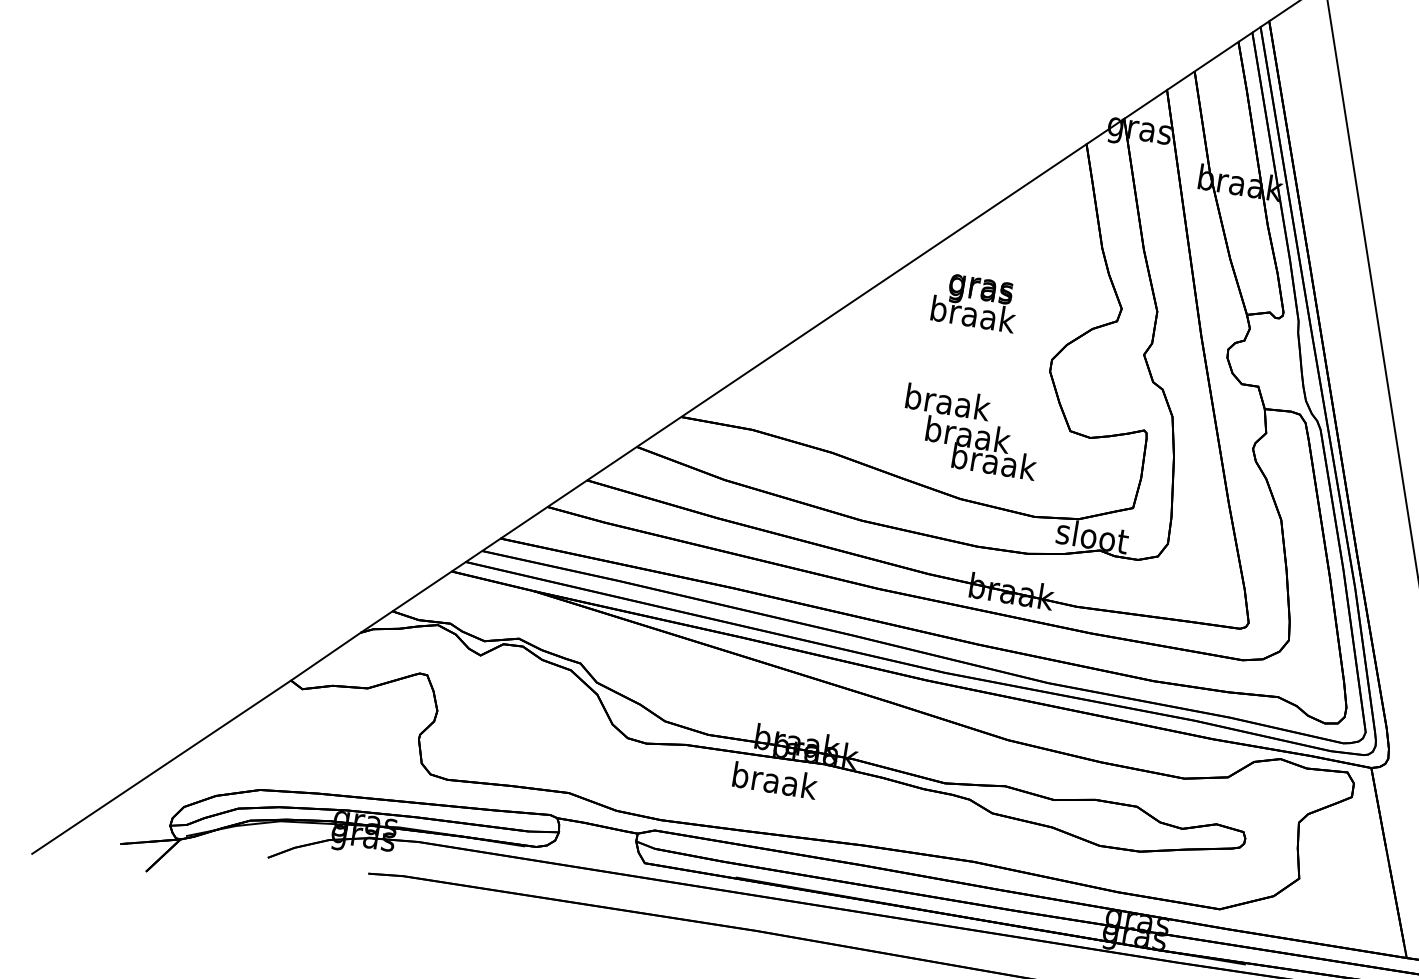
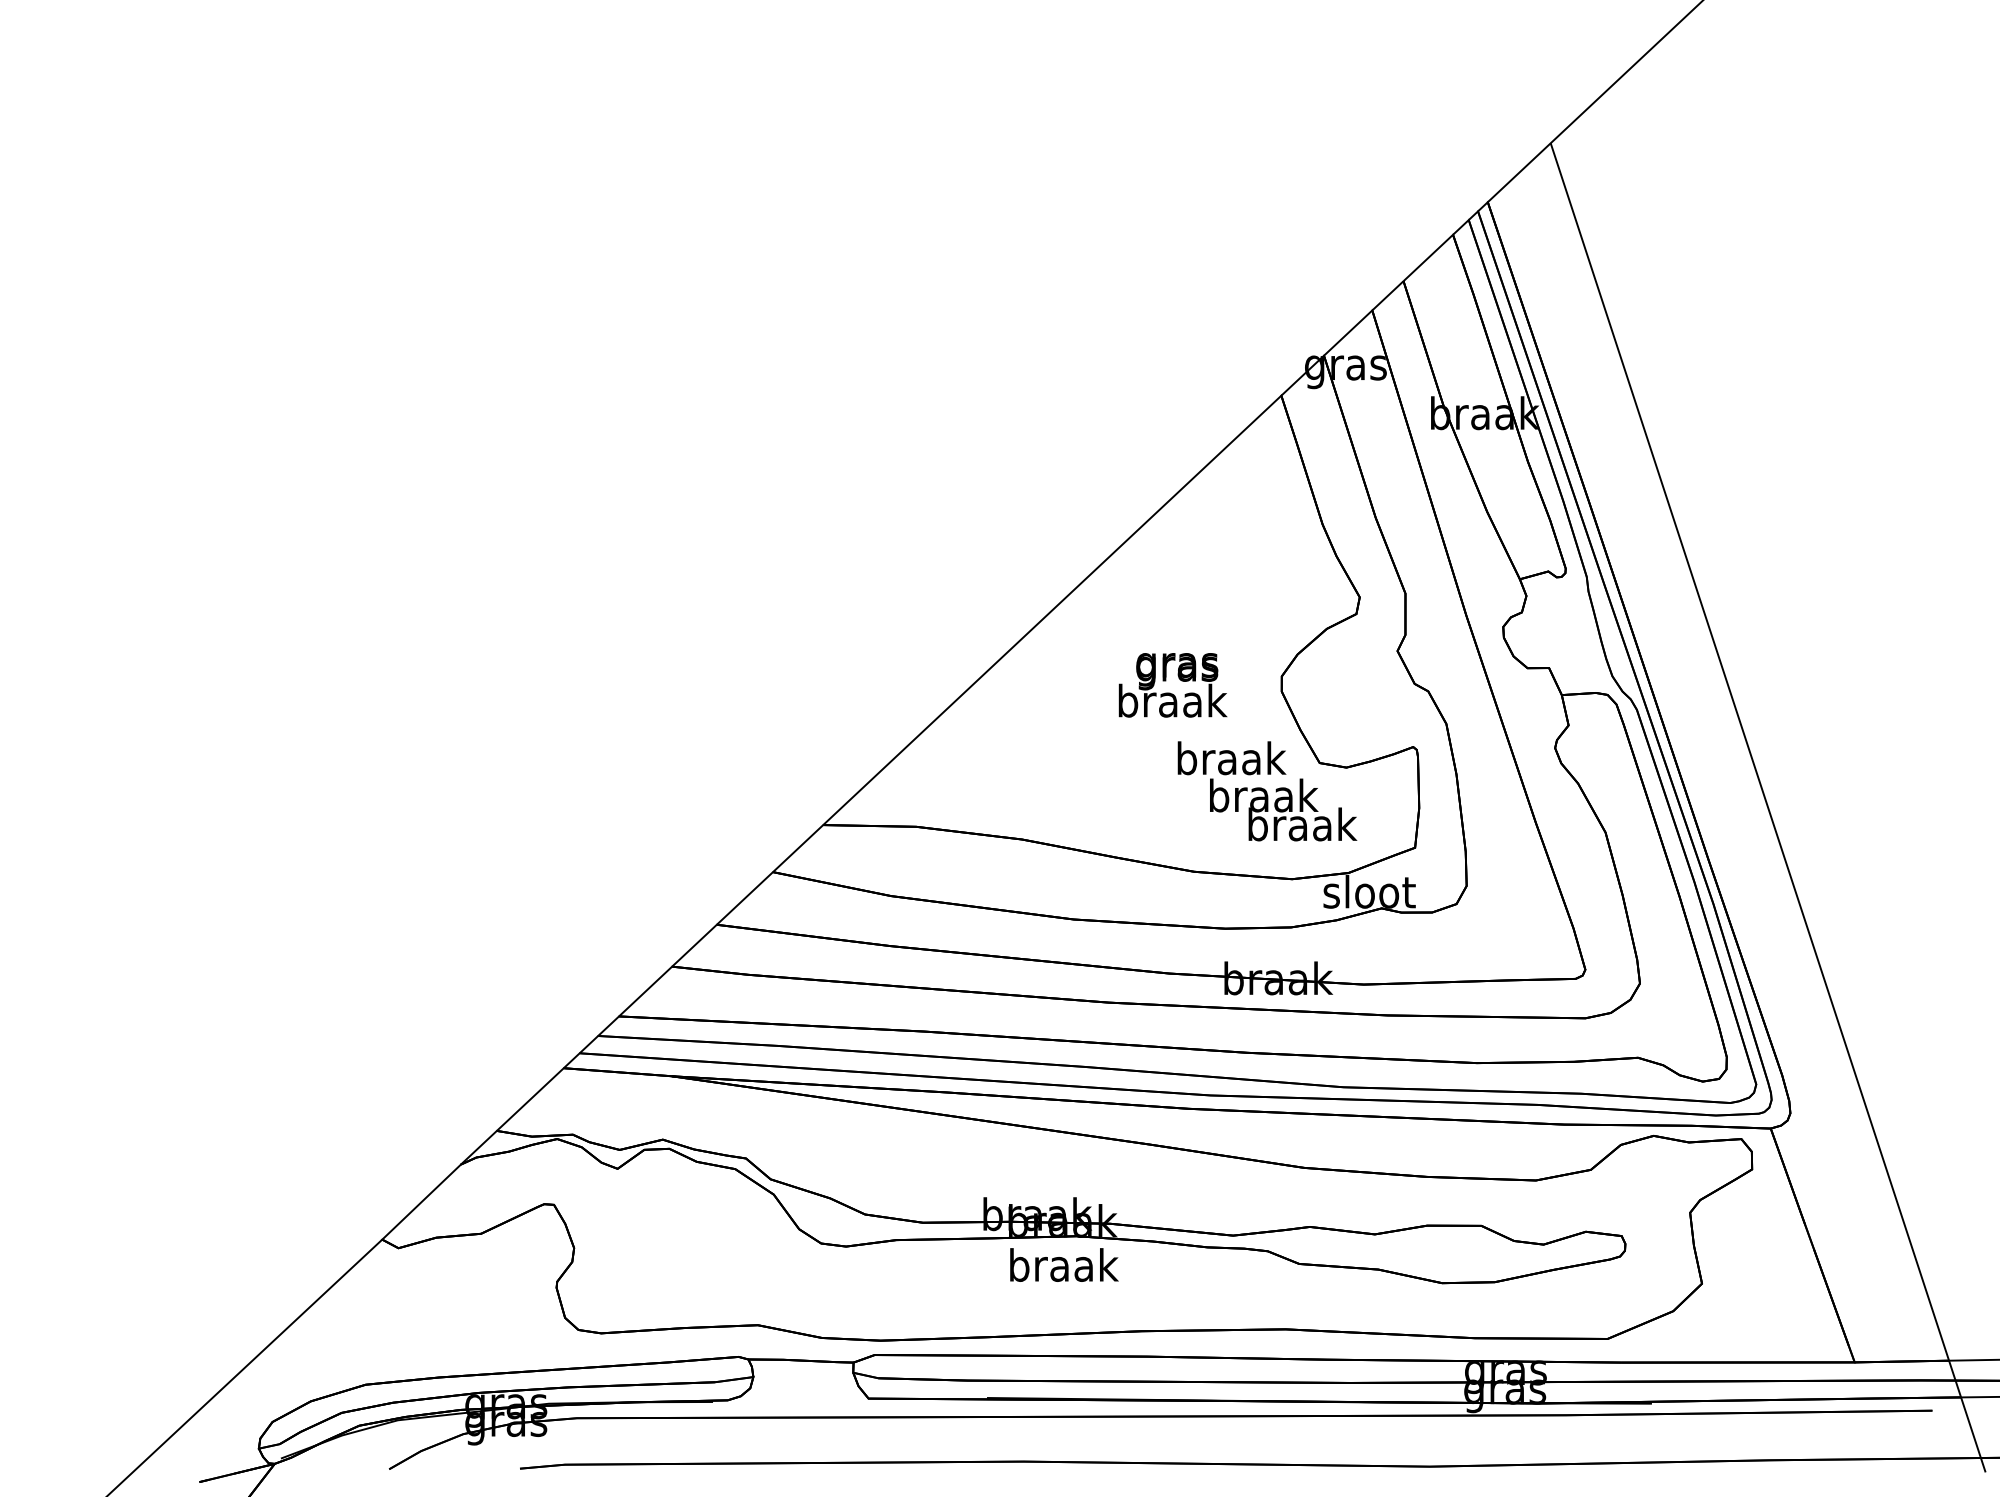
text: (975, 302) -> (1172, 685), moved
text: (971, 432) -> (1267, 791), moved
text: (775, 780) -> (1064, 1264), moved

